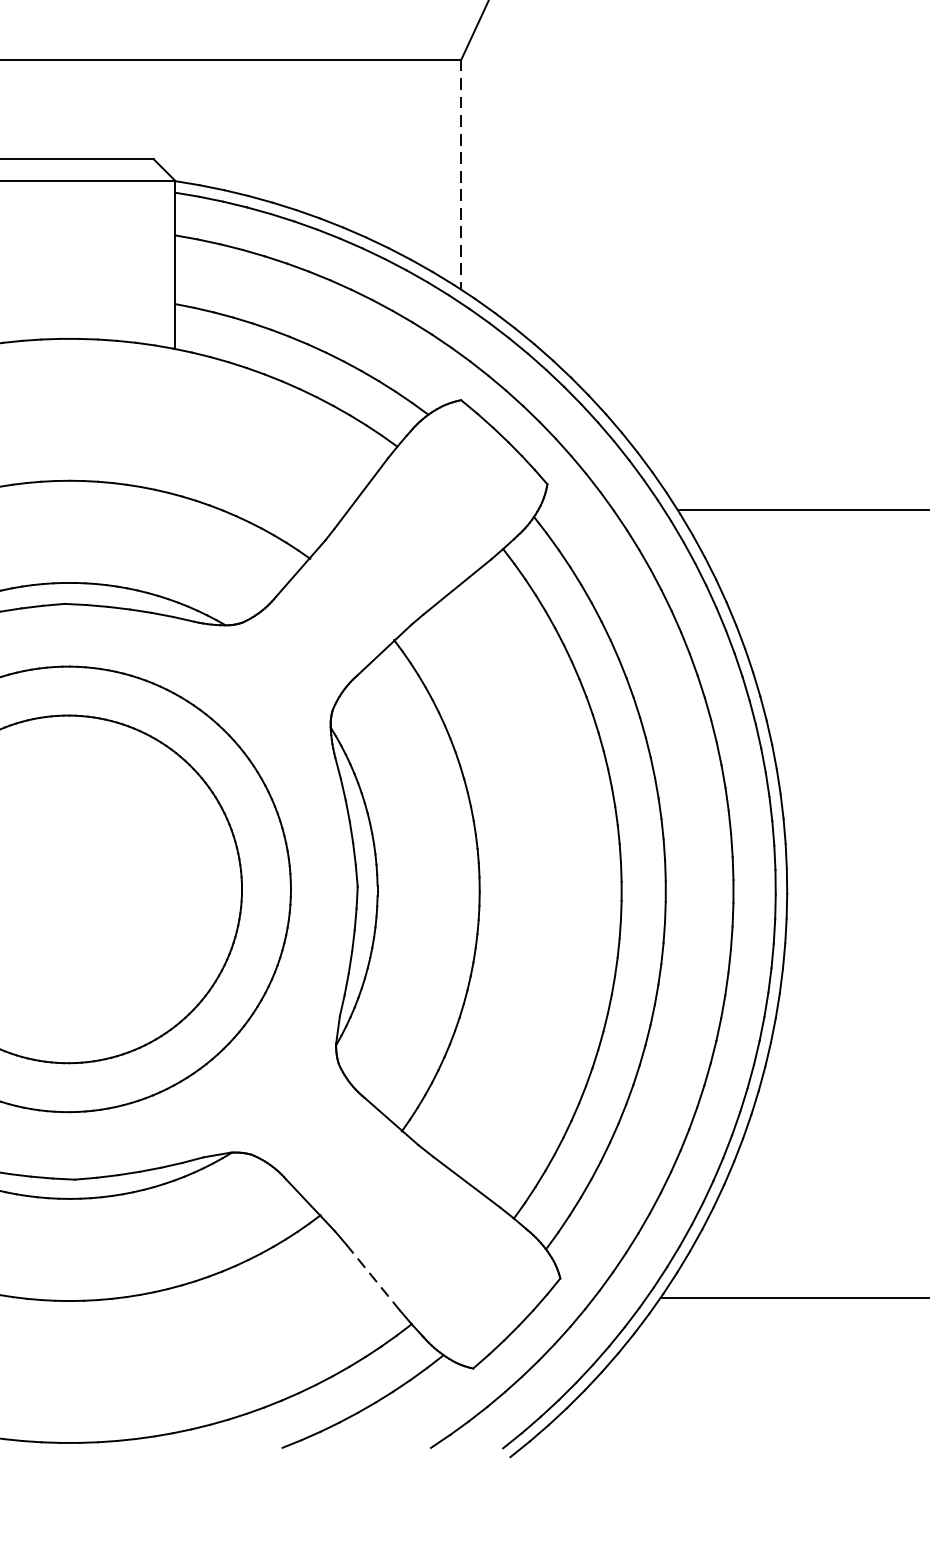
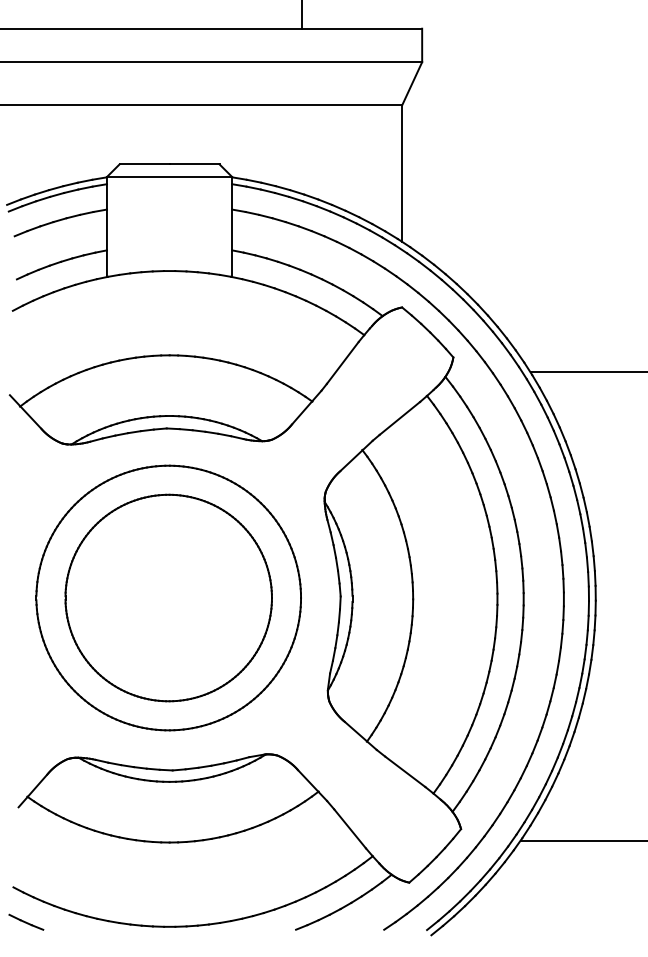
line: (461, 176) -> (402, 174), dashed -> solid
line: (372, 1277) -> (349, 828), dashed -> solid

